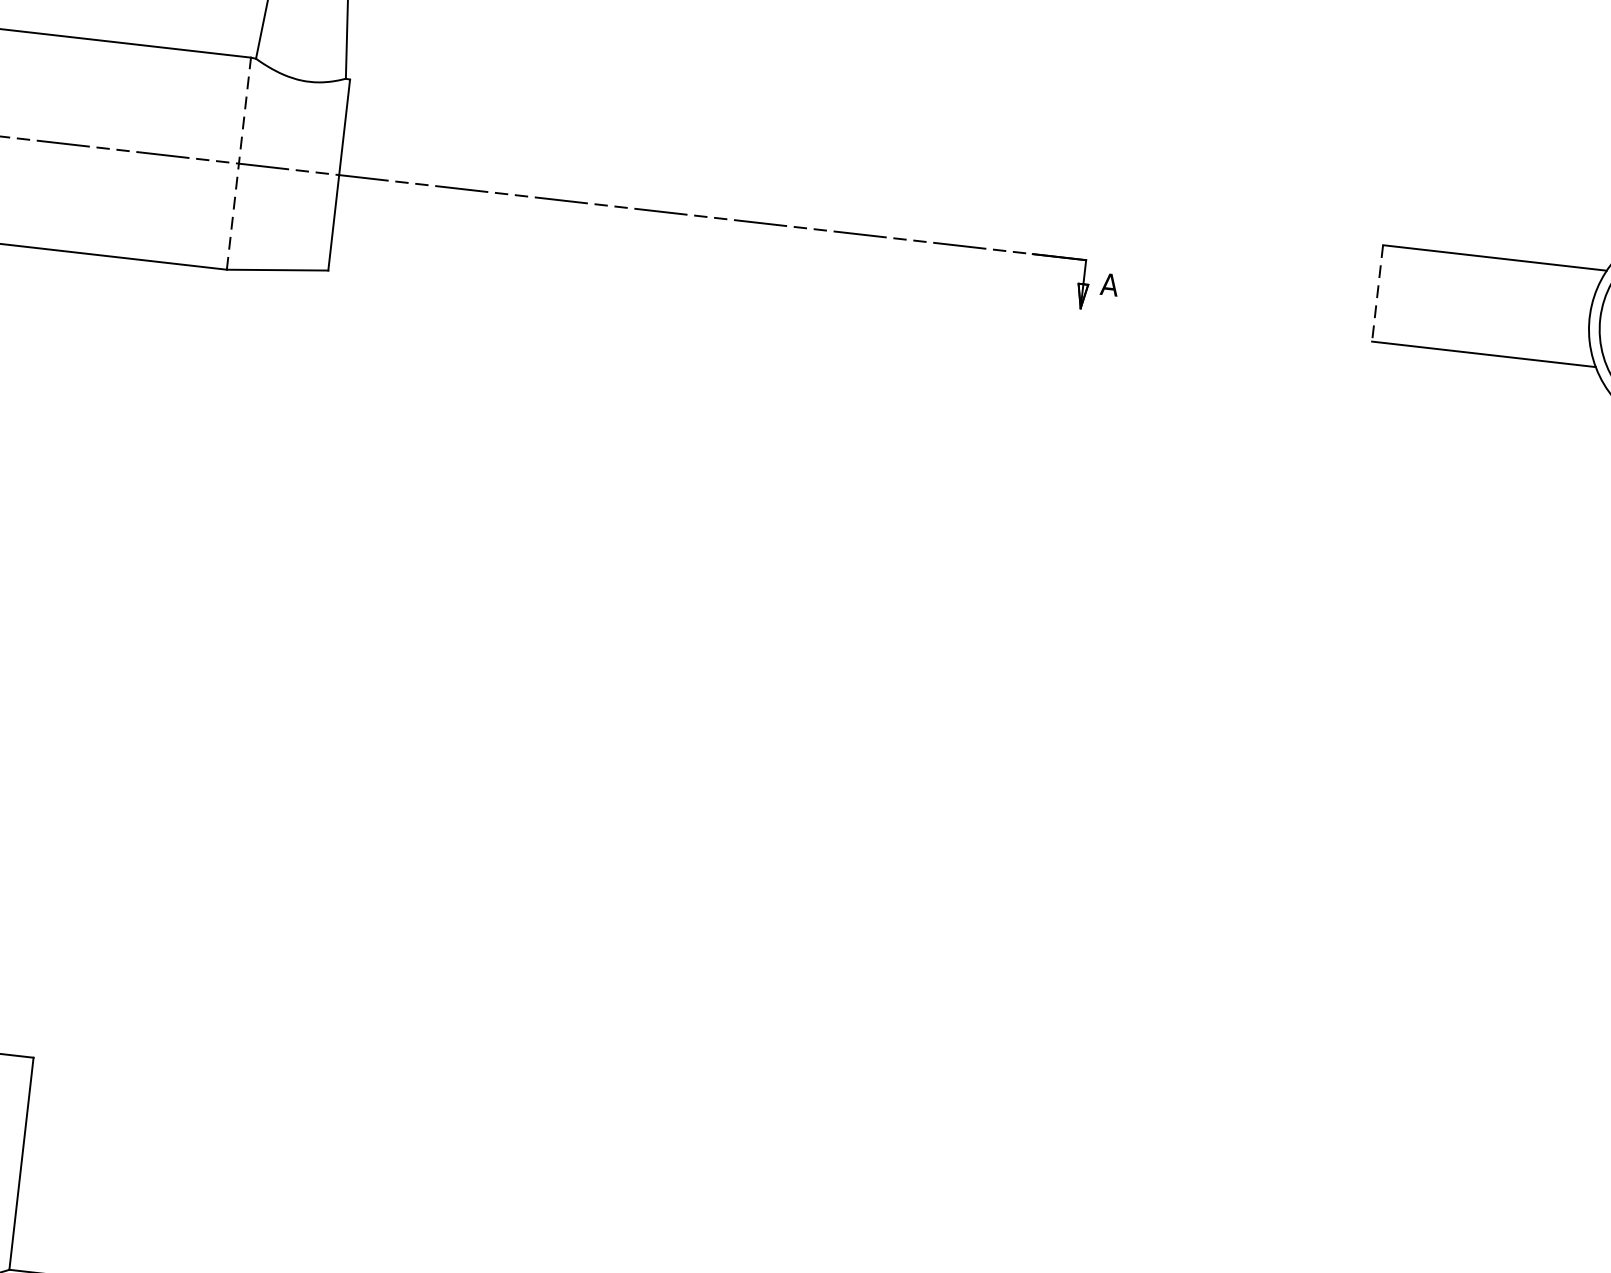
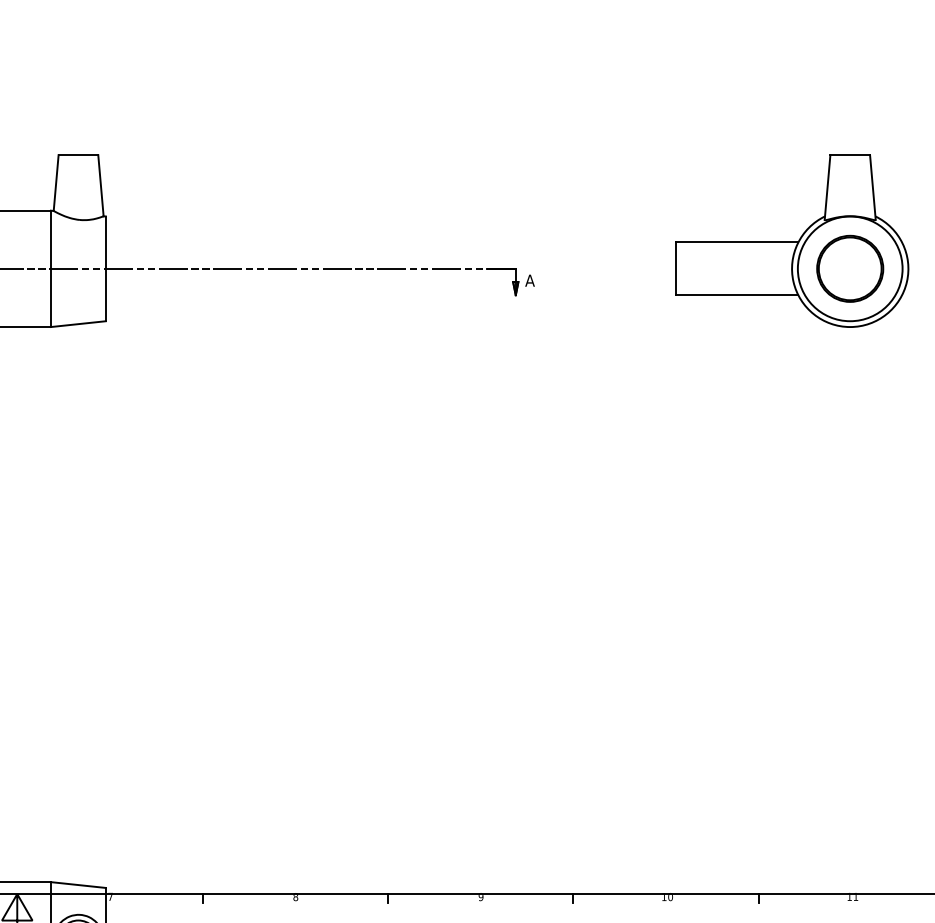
line: (238, 162) -> (50, 268), dashed -> solid
line: (1377, 294) -> (675, 269), dashed -> solid

